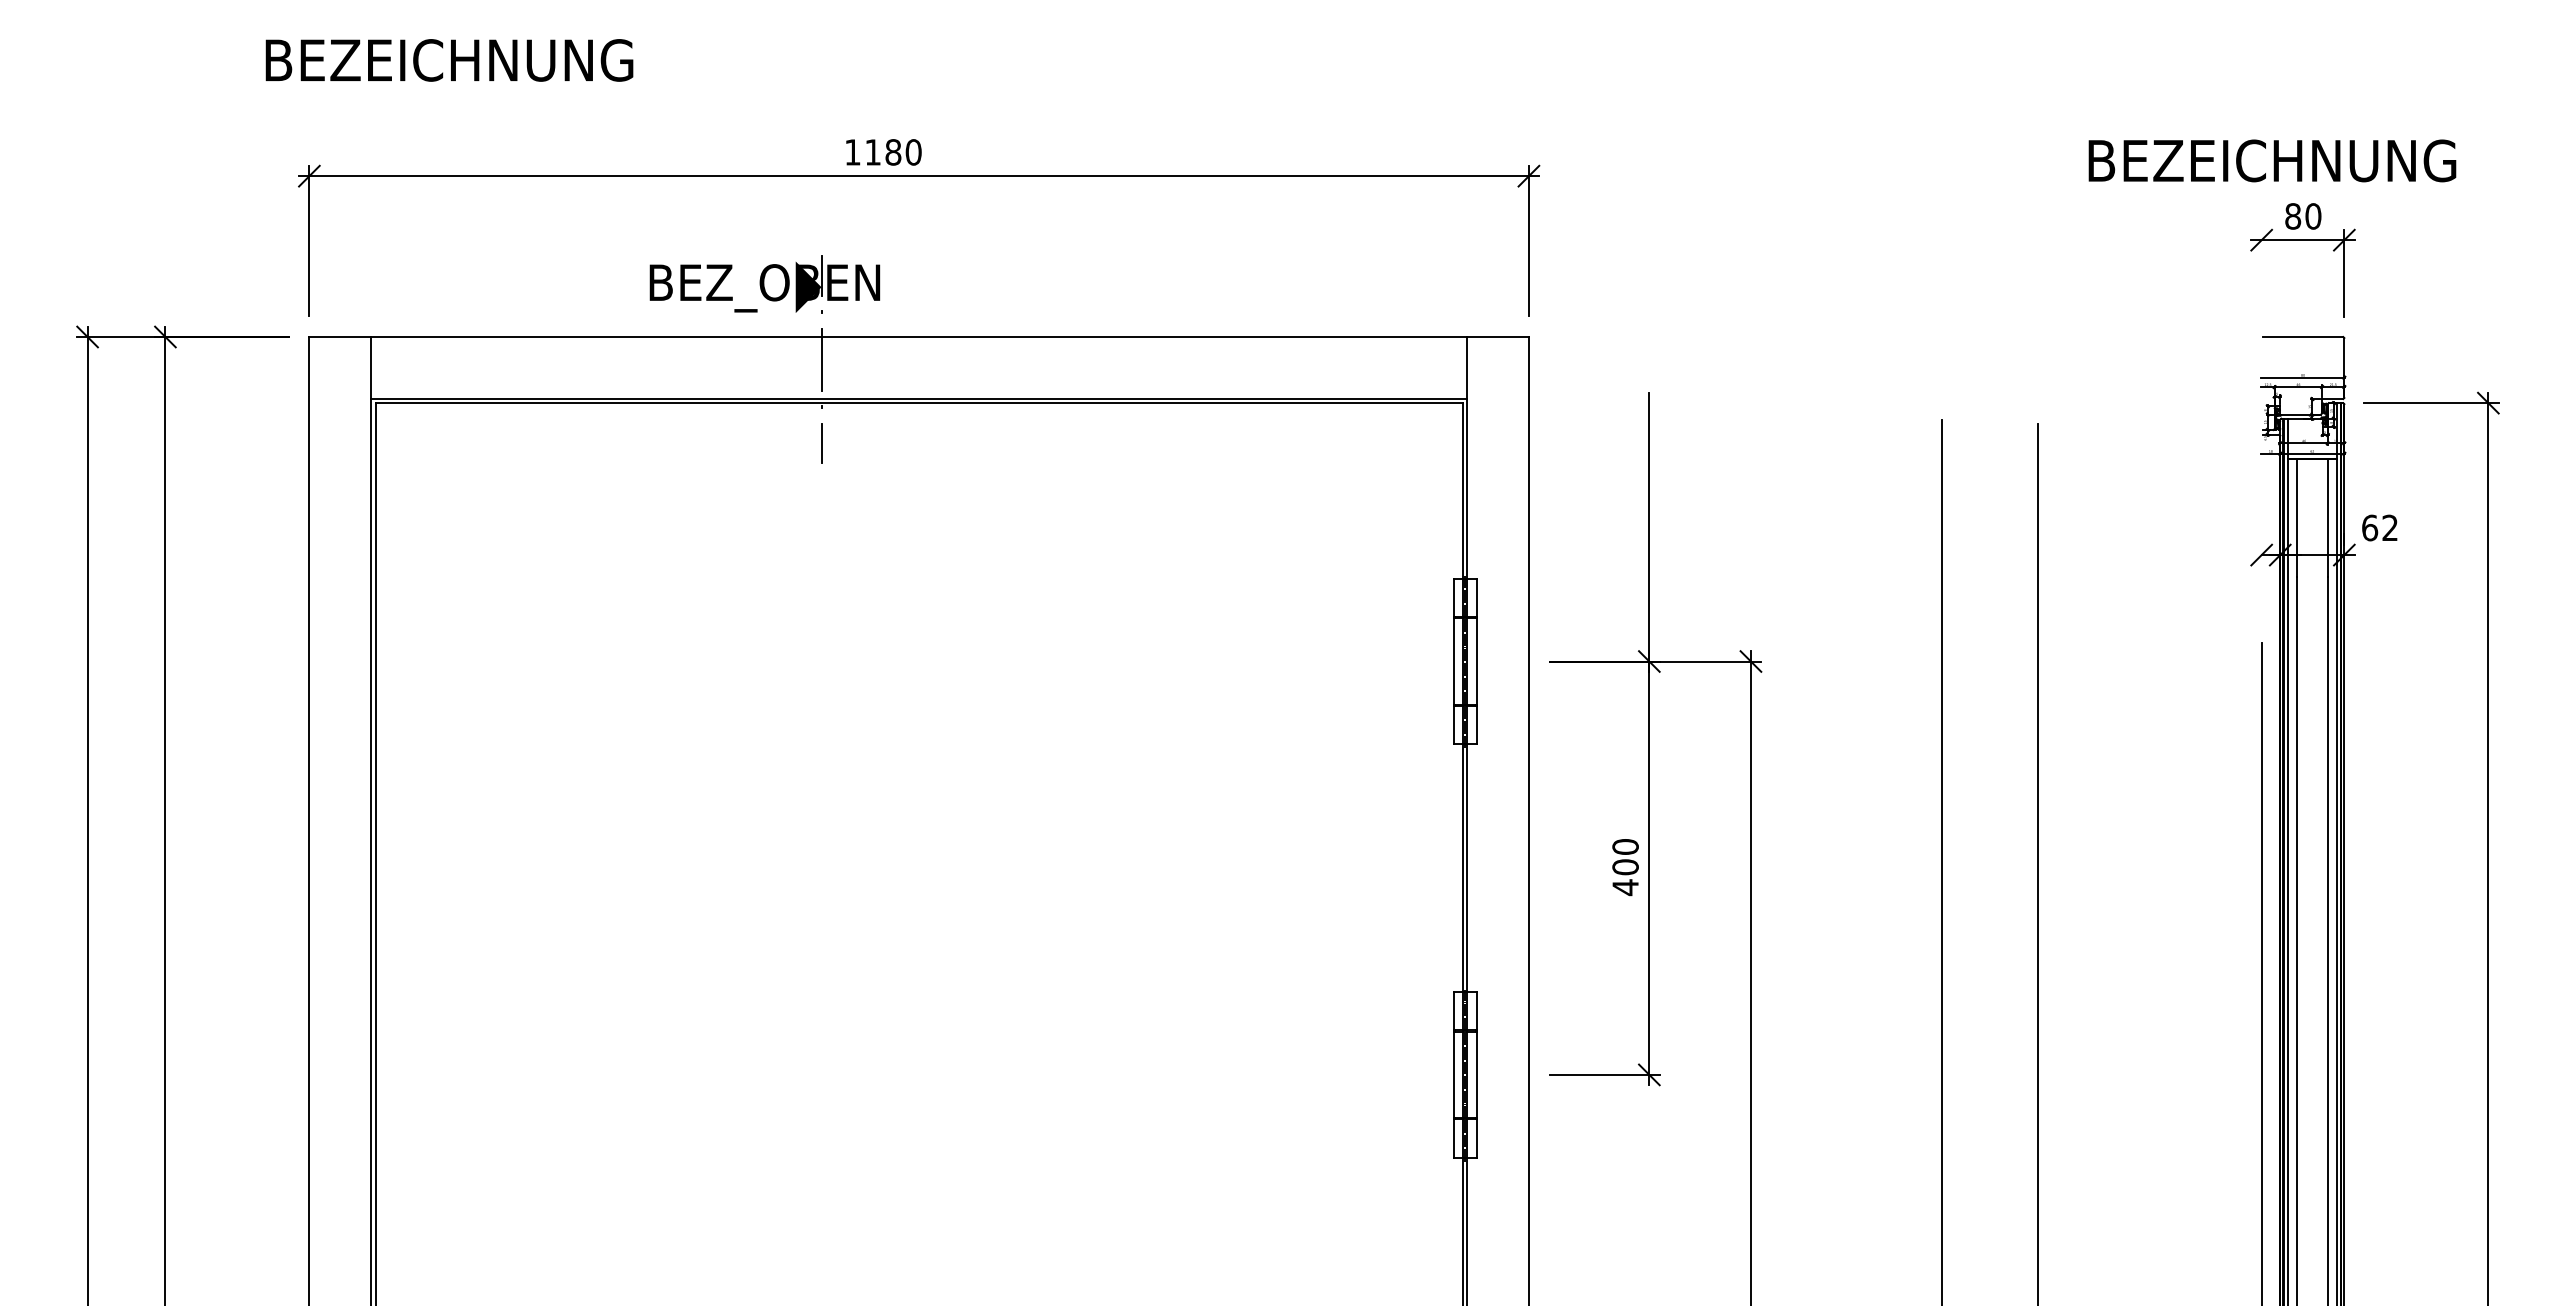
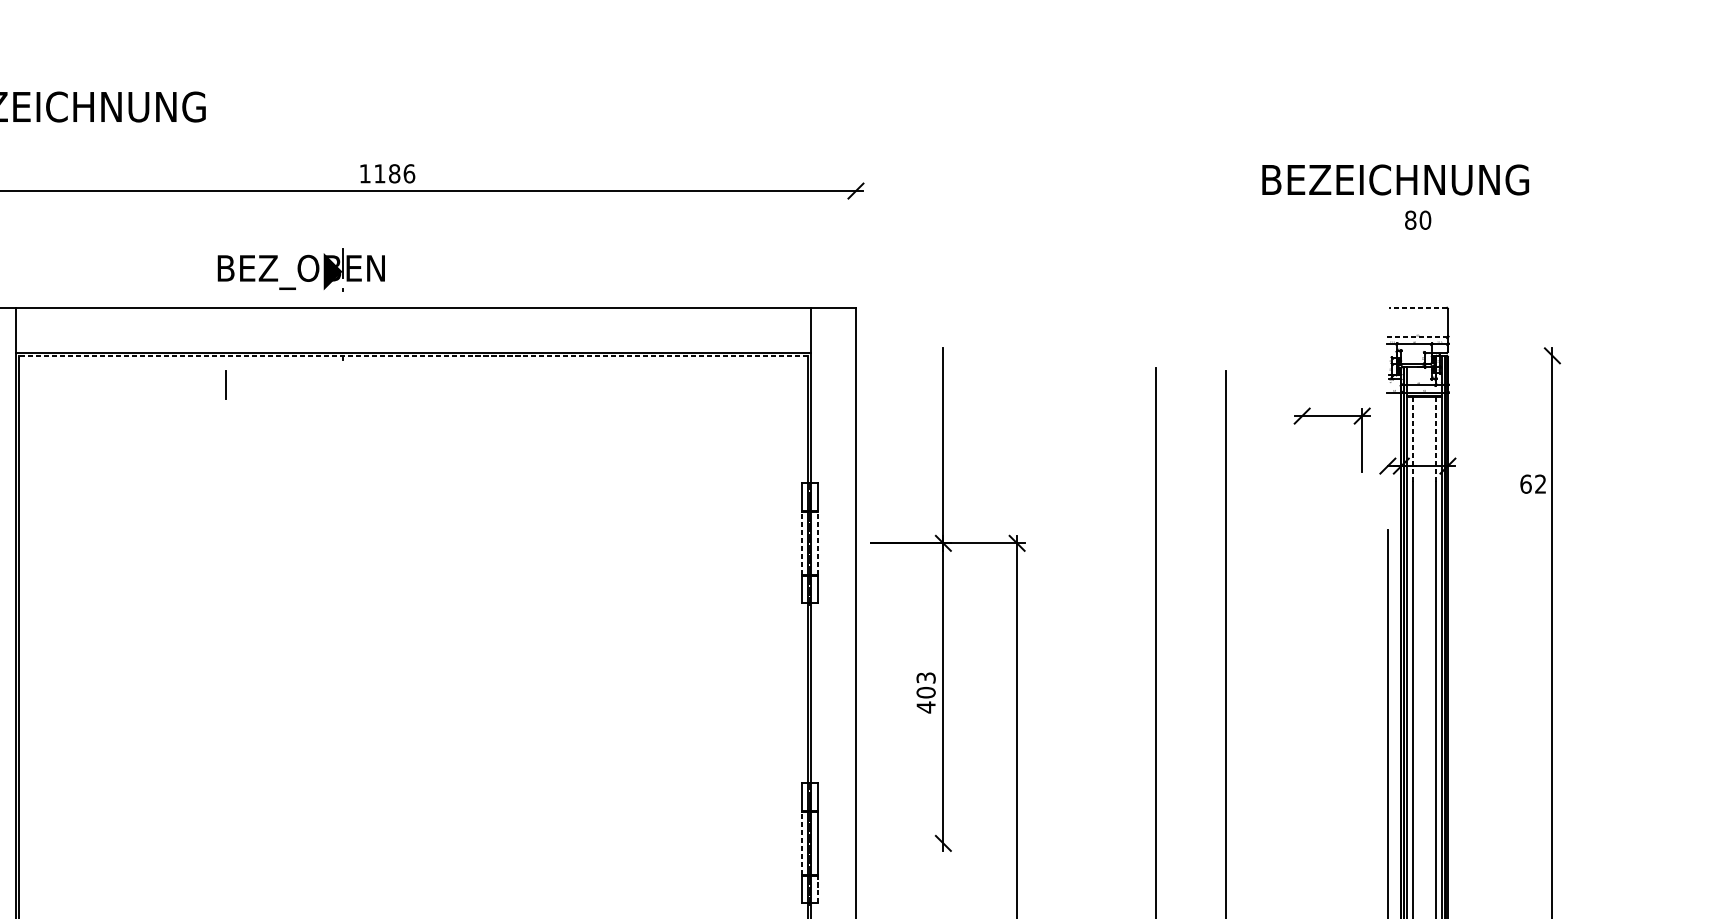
text: (913, 152) -> (409, 173), 1180 -> 1186
line: (1528, 240) -> (855, 237), removed
part: (2302, 240) -> (1331, 416), moved
line: (2302, 337) -> (1417, 308), solid -> dashed
line: (821, 359) -> (342, 324), removed
line: (2303, 377) -> (1418, 337), solid -> dashed
line: (919, 403) -> (413, 356), solid -> dashed
line: (2430, 403) -> (1510, 356), removed
line: (821, 443) -> (226, 385), moved
line: (2296, 518) -> (1413, 439), solid -> dashed
line: (2327, 518) -> (1435, 439), solid -> dashed
text: (2379, 527) -> (1532, 483), moved
line: (1453, 661) -> (801, 543), solid -> dashed
line: (1476, 661) -> (817, 543), solid -> dashed
text: (1625, 846) -> (926, 677), 400 -> 403
line: (1453, 1074) -> (801, 843), solid -> dashed
line: (1604, 1074) -> (910, 843), removed
line: (1476, 1137) -> (817, 888), solid -> dashed

